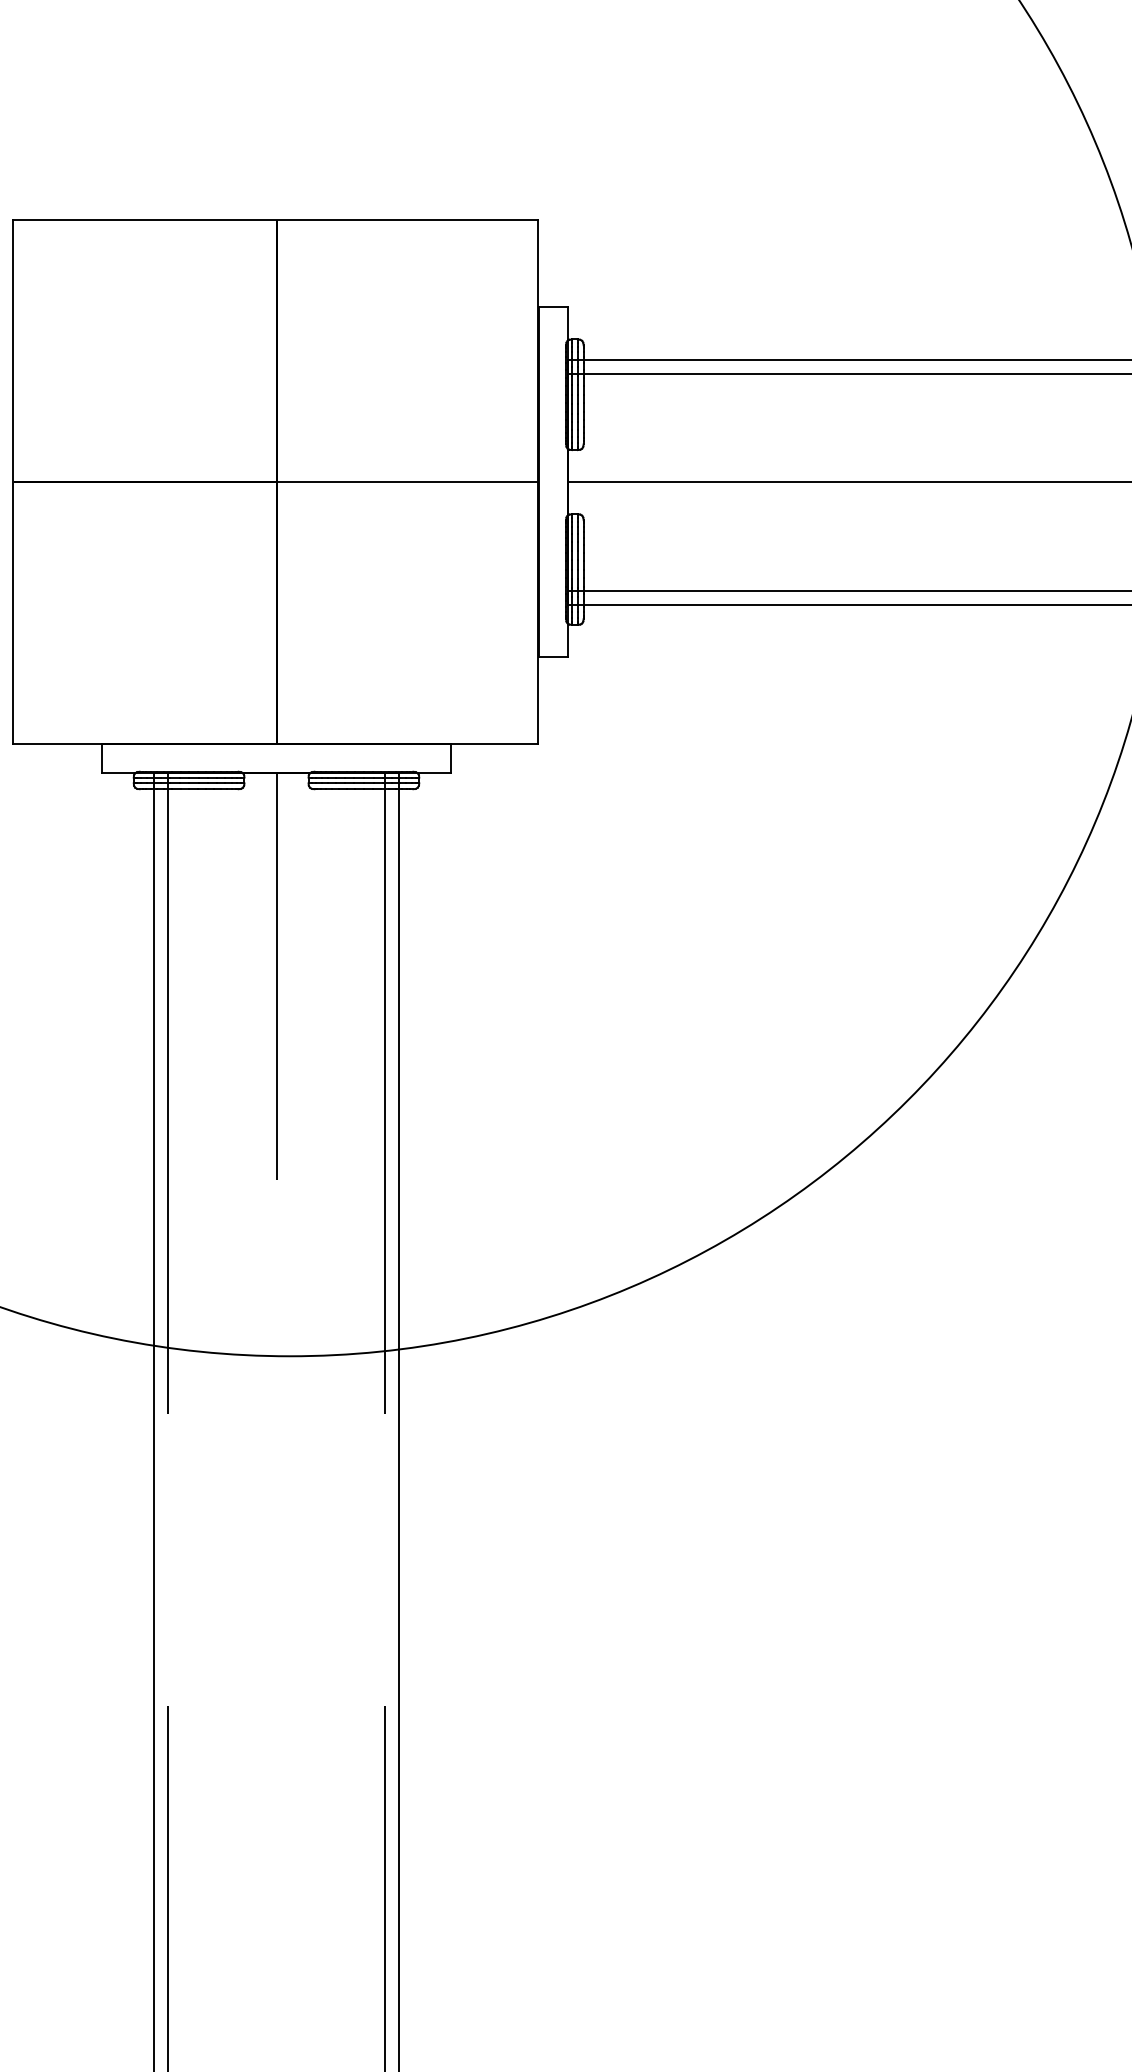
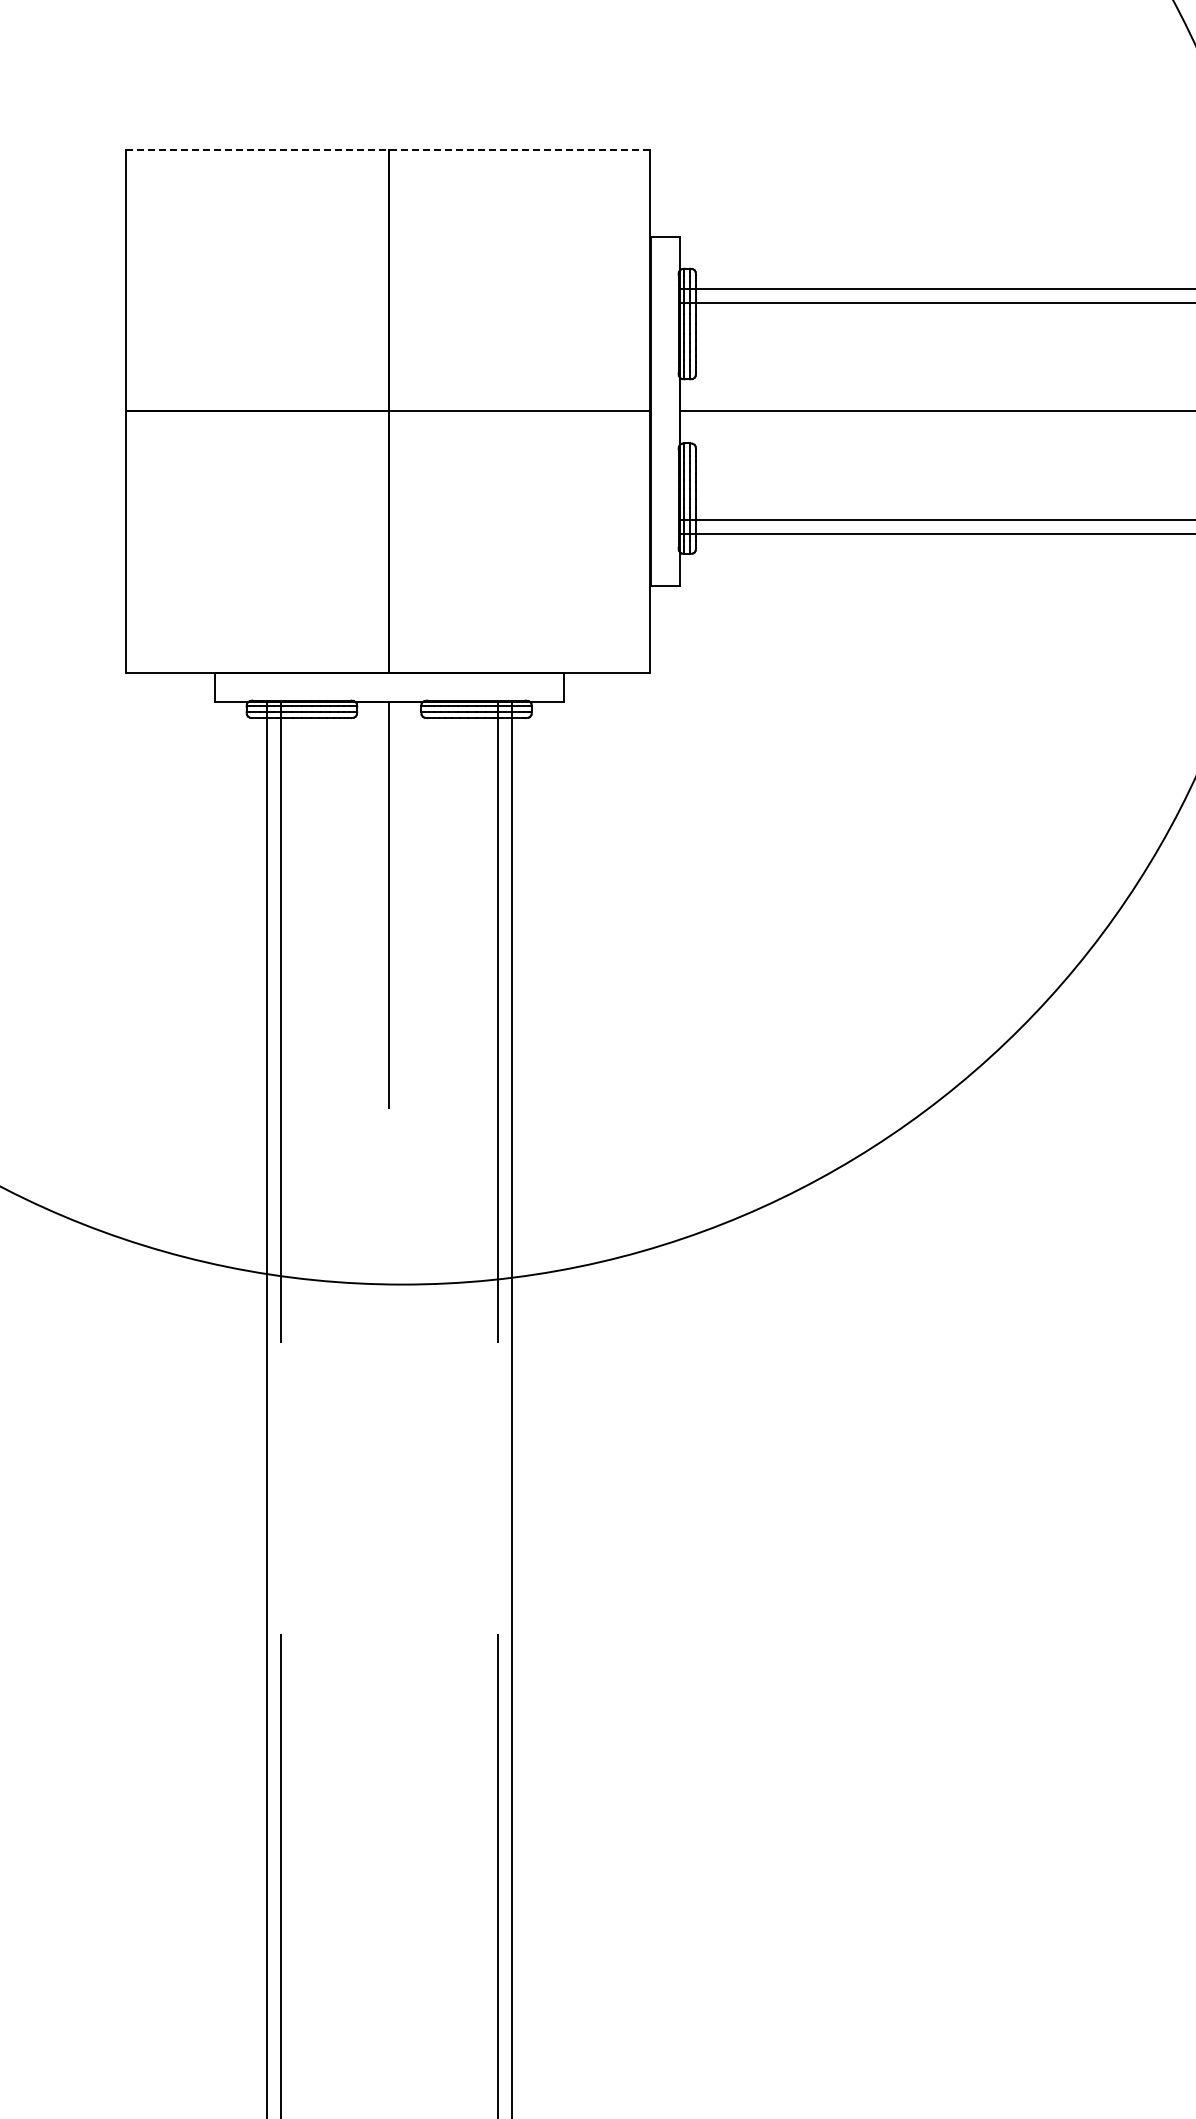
line: (275, 220) -> (388, 149), solid -> dashed

